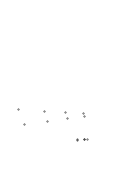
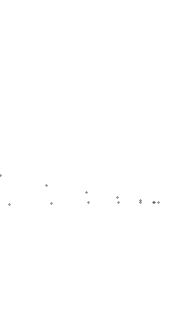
part: (82, 139) -> (150, 201), moved

